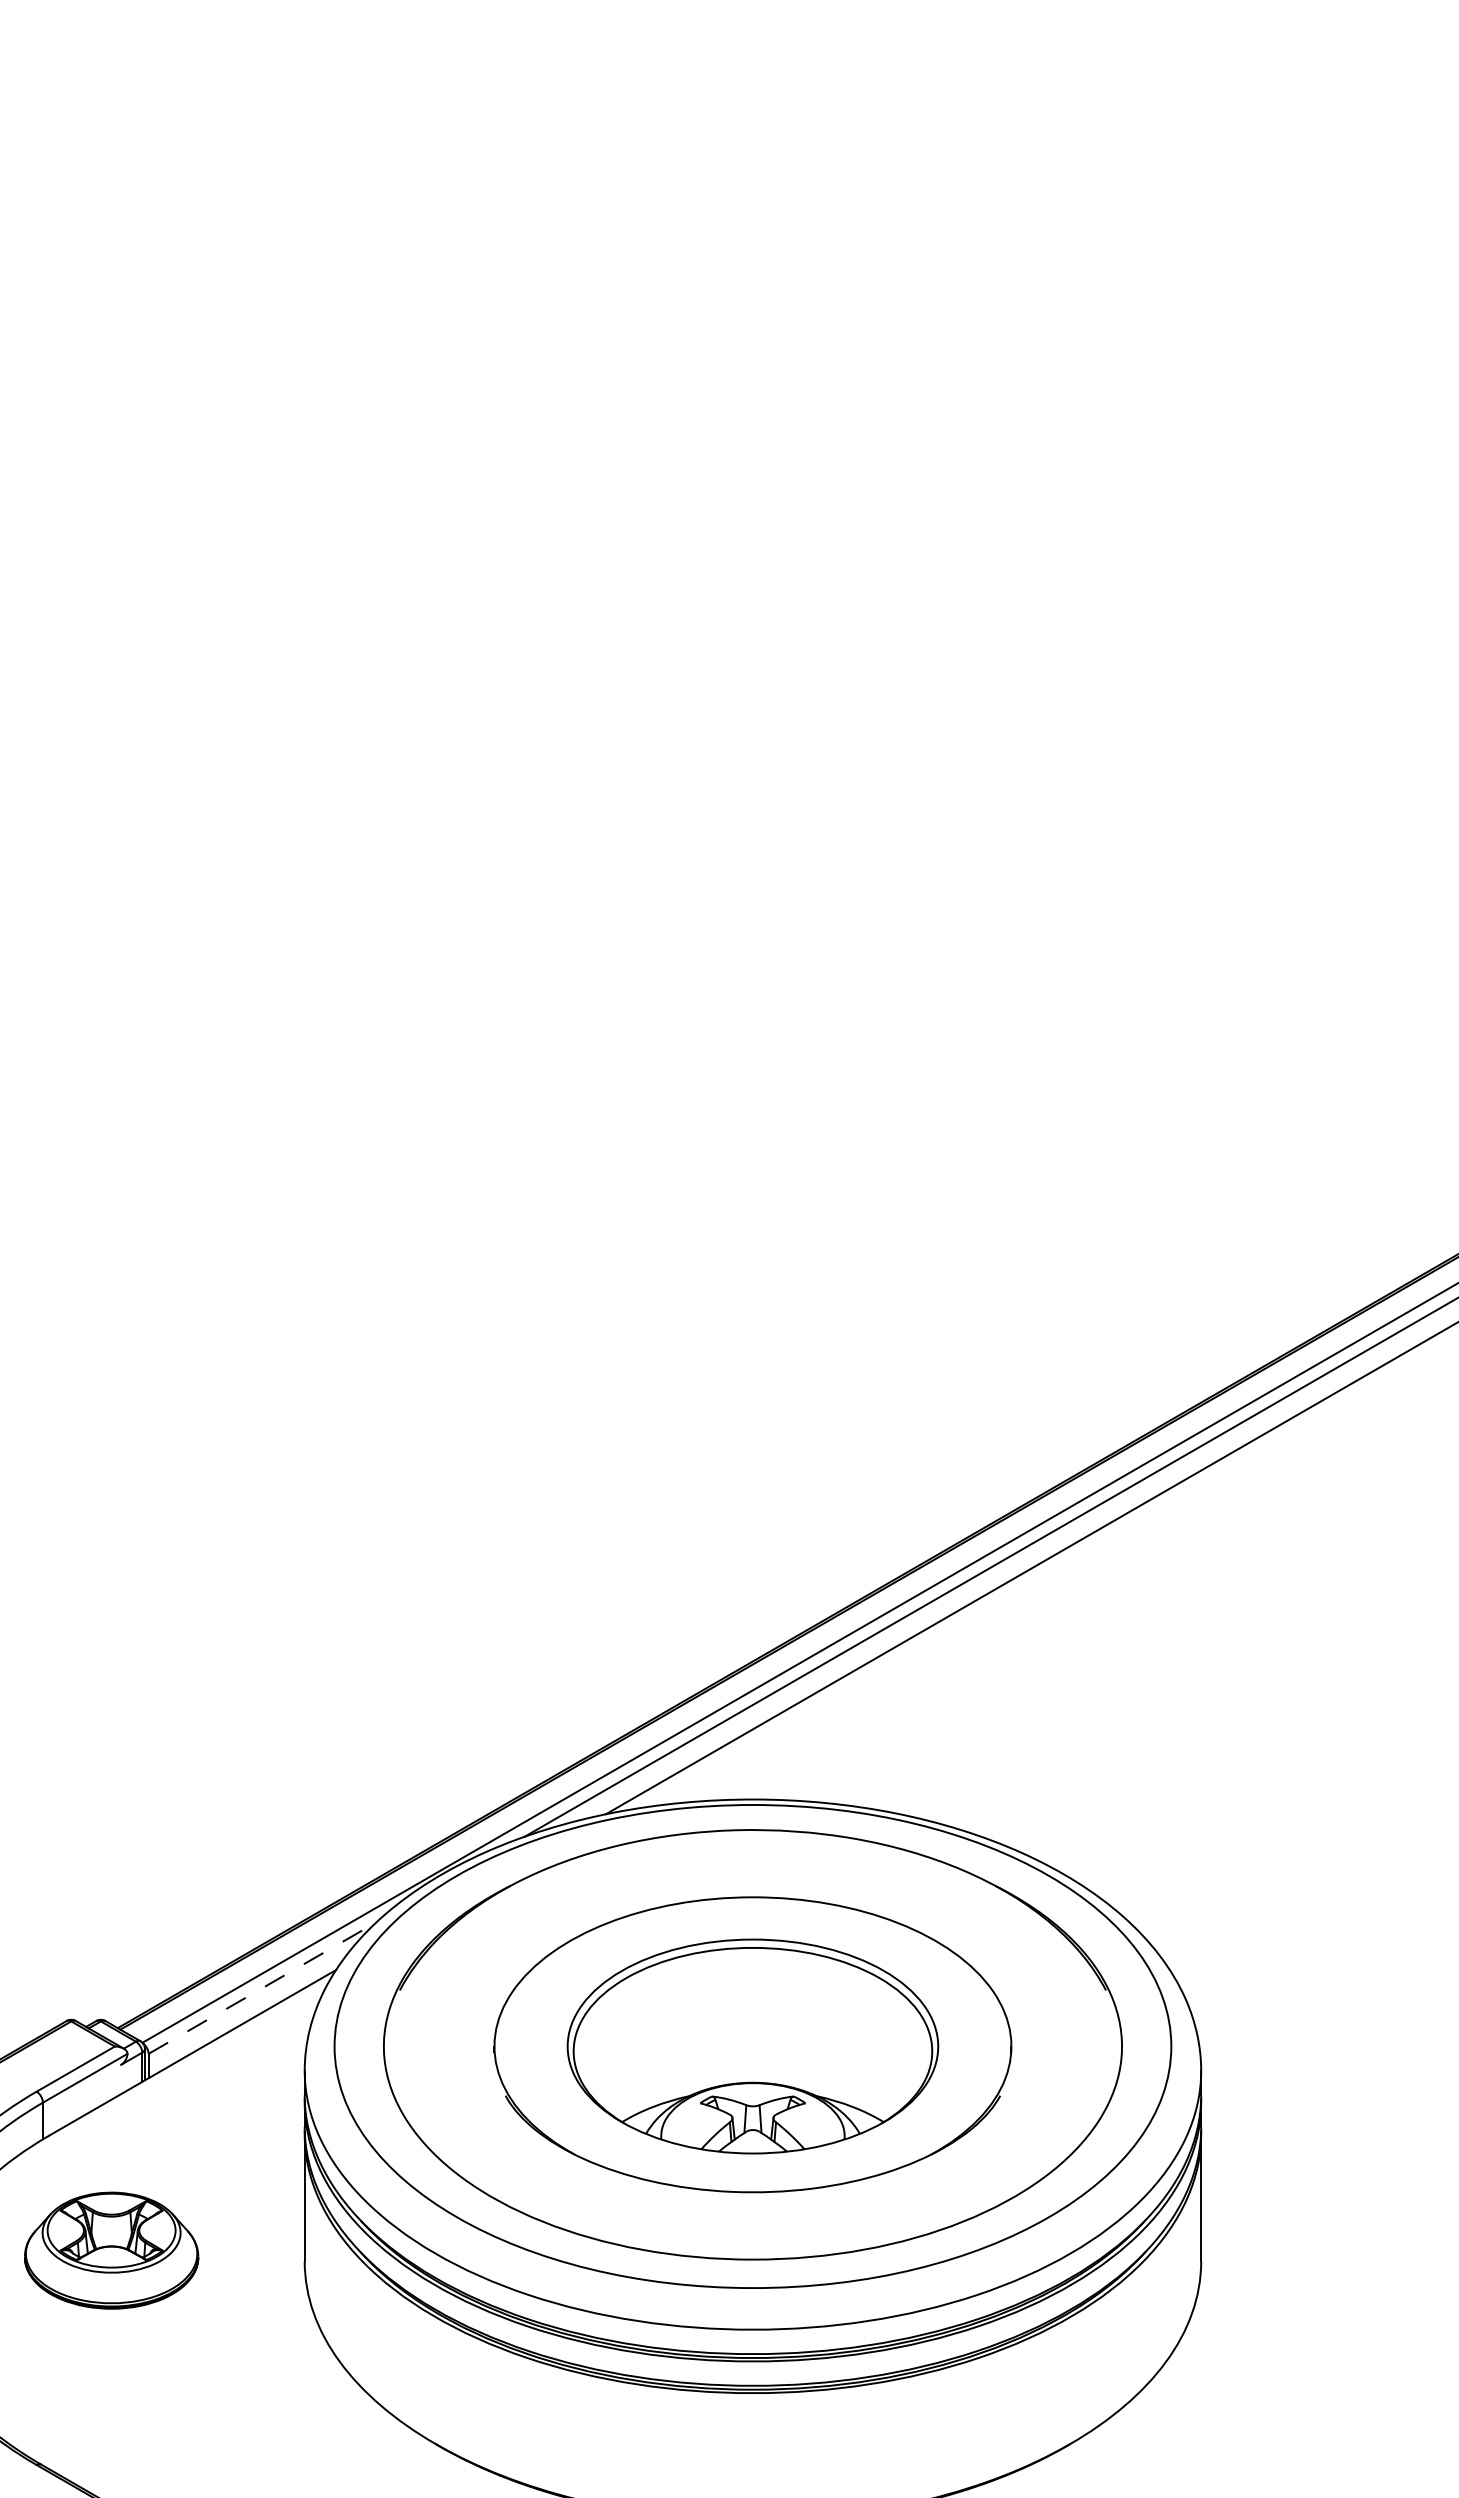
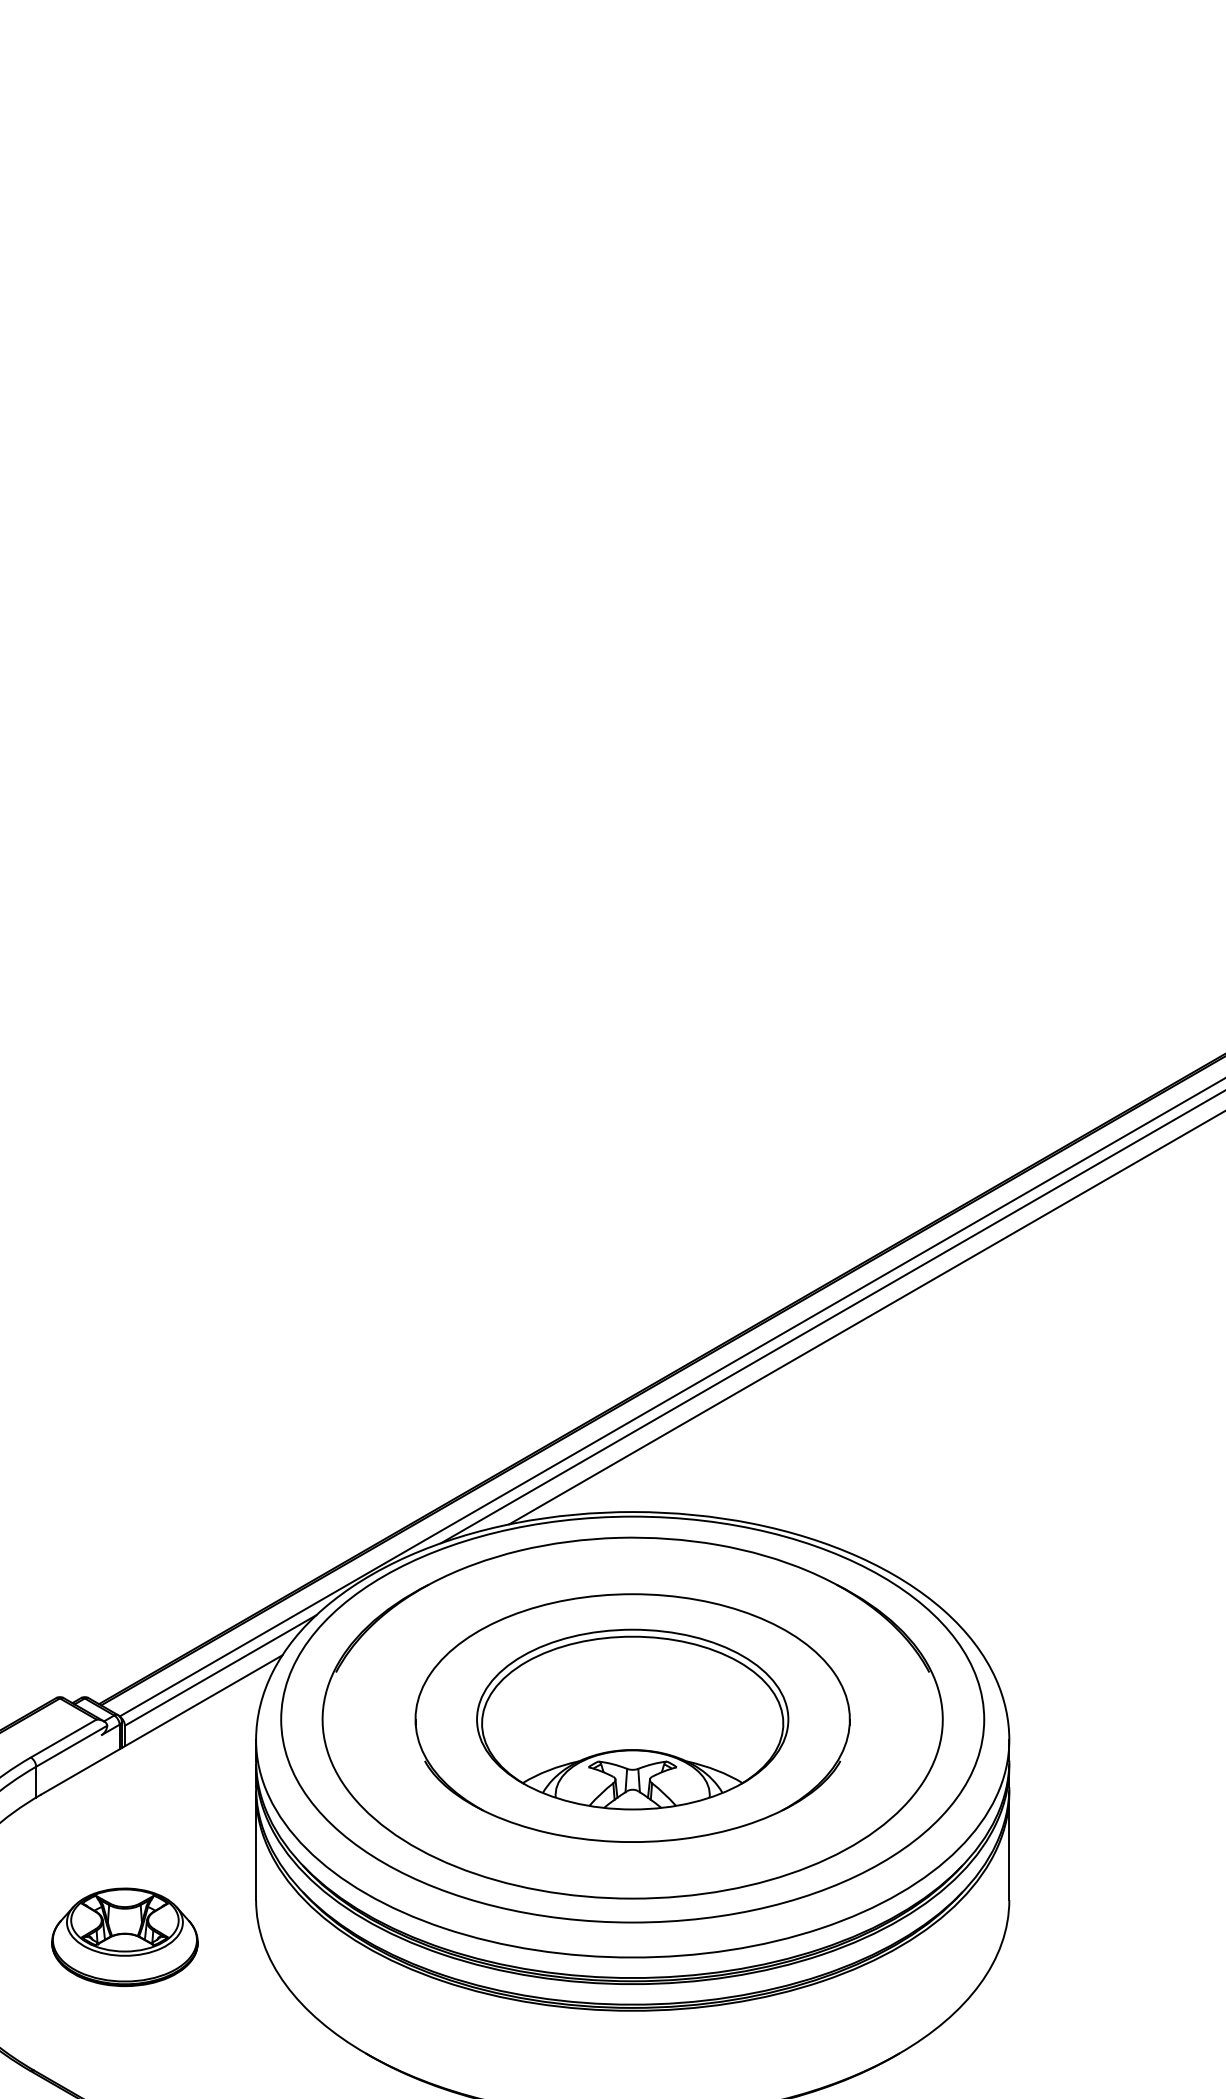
line: (262, 1988) -> (220, 1670), dashed -> solid
part: (111, 2250) -> (124, 1937), moved

